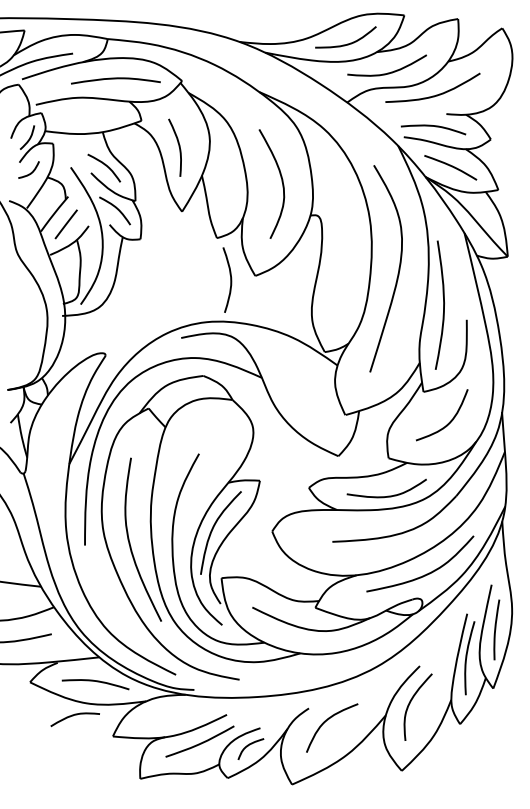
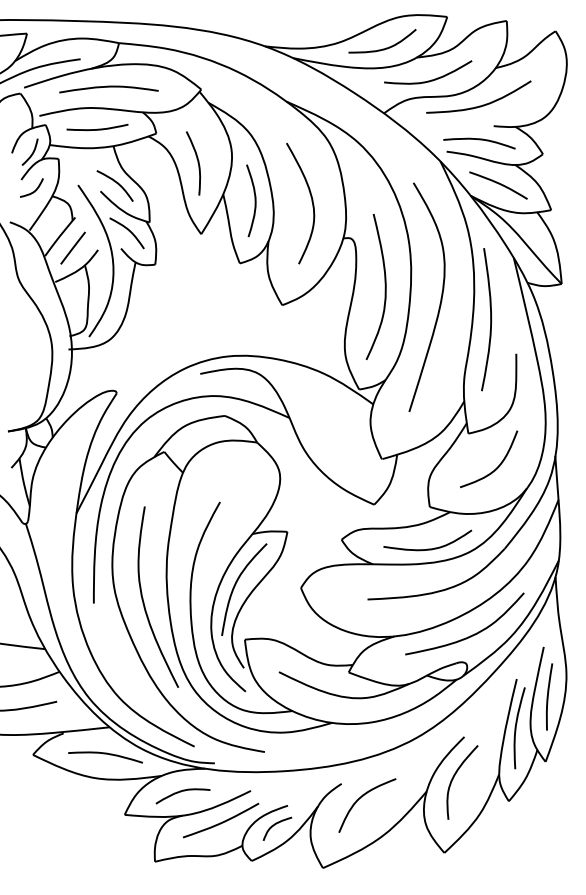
curve: (115, 79) -> (108, 87), moved
curve: (88, 116) -> (97, 128), added
curve: (347, 259) -> (384, 286), added
curve: (230, 279) -> (254, 200), moved
curve: (443, 305) -> (490, 319), moved
curve: (73, 716) -> (181, 792), moved

